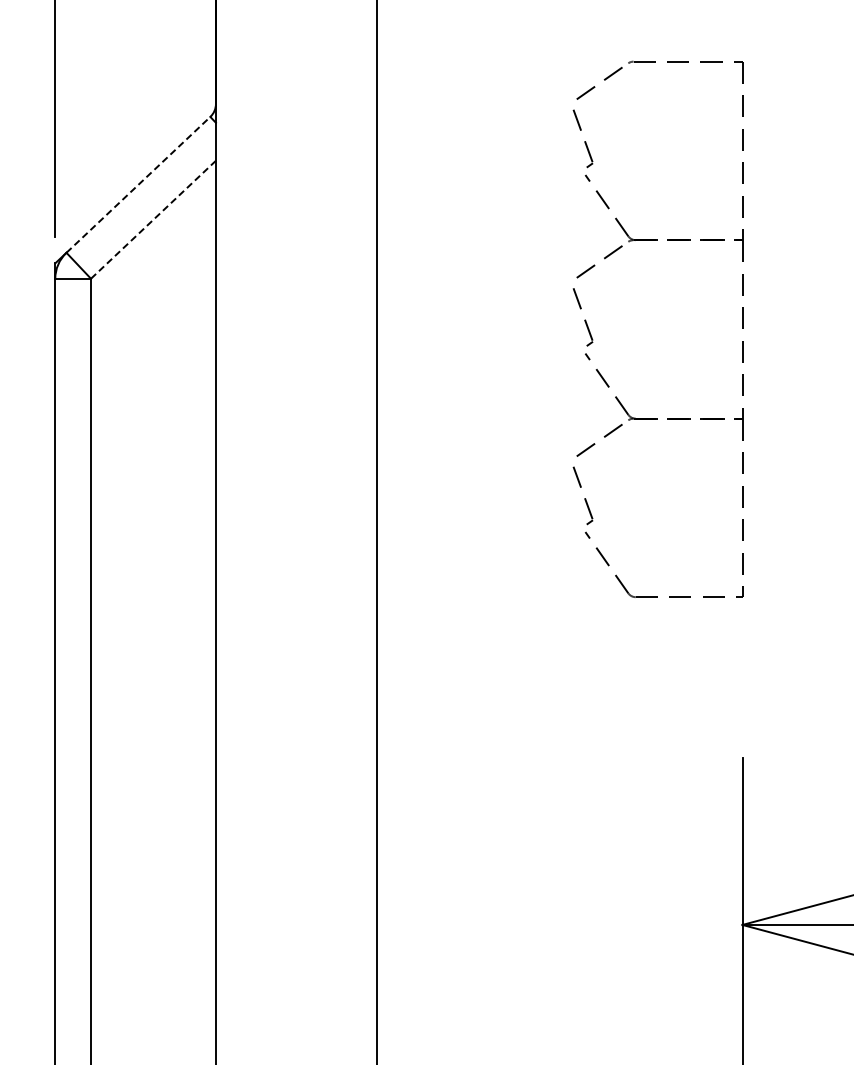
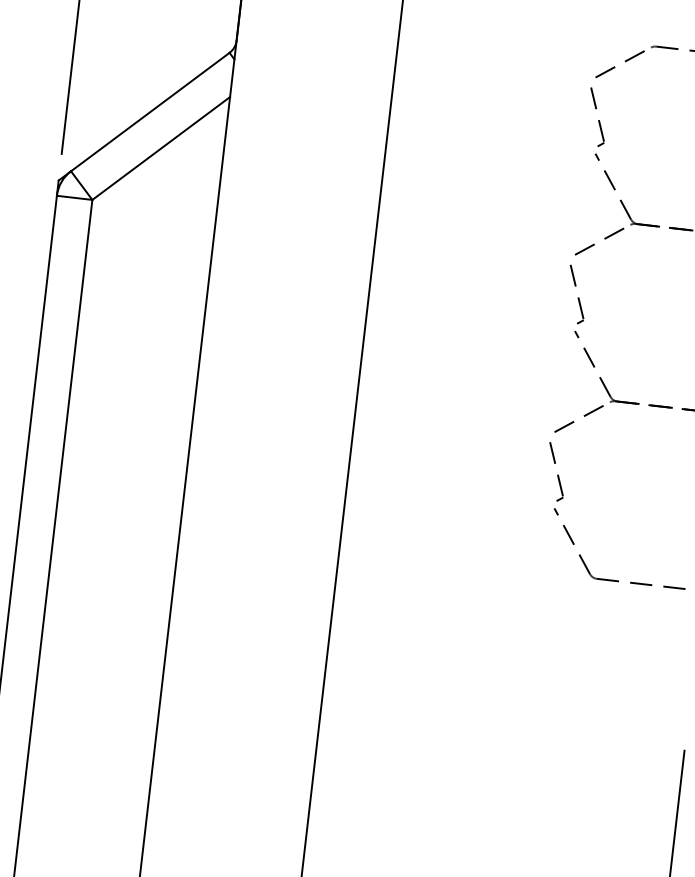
line: (138, 184) -> (150, 111), dashed -> solid
line: (153, 219) -> (161, 148), dashed -> solid

